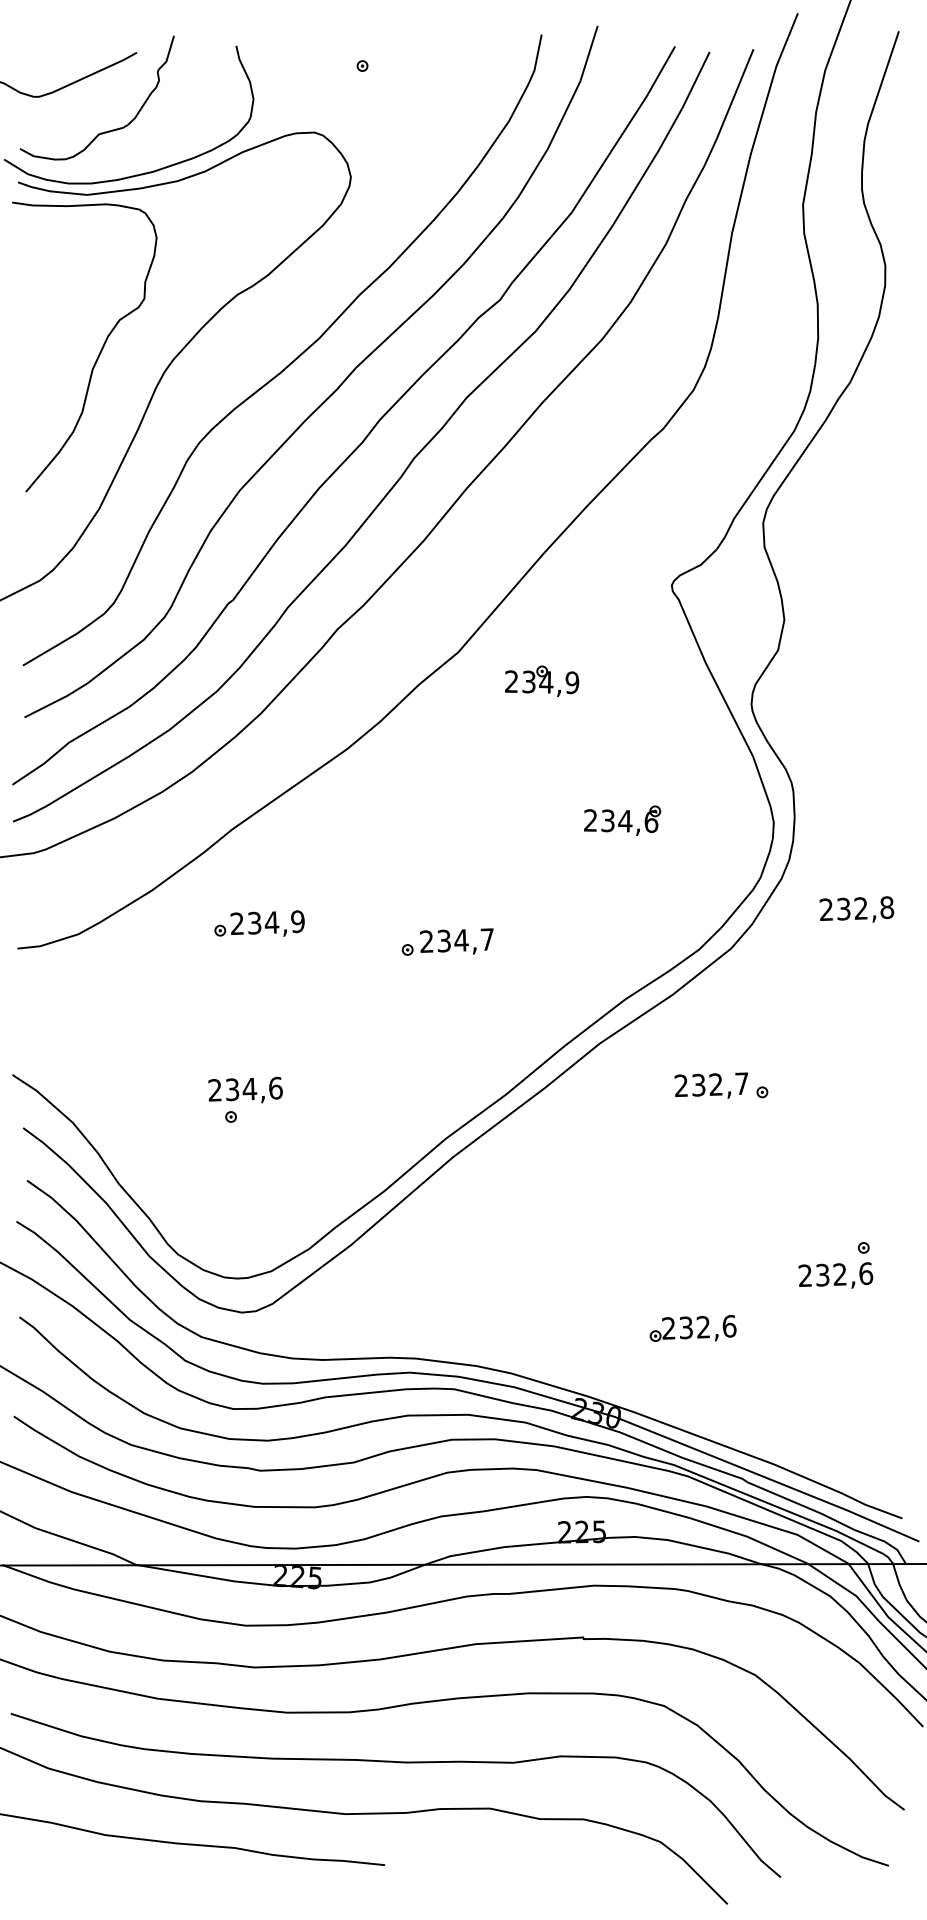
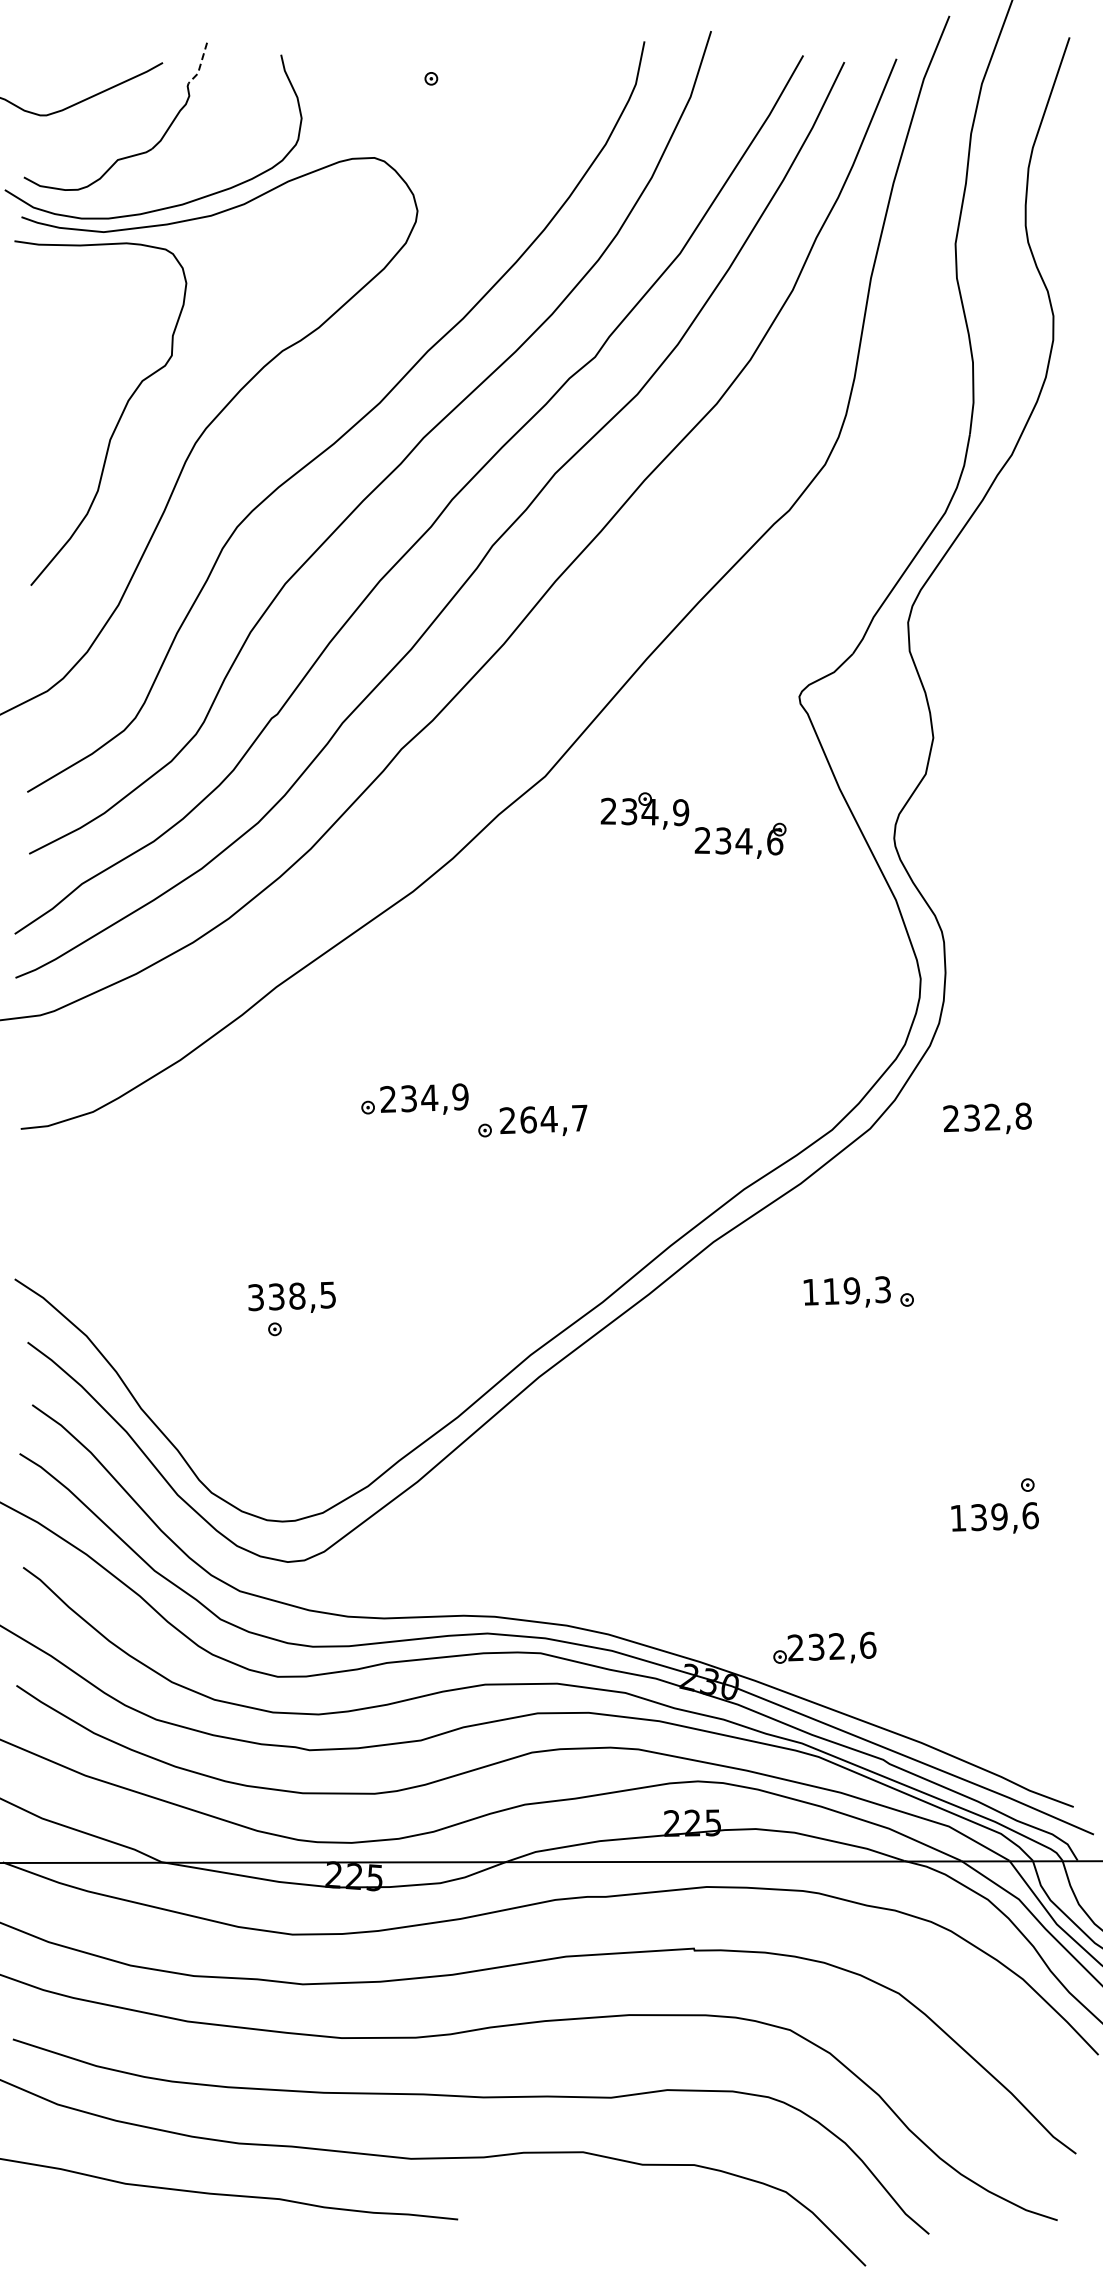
line: (168, 54) -> (200, 65), solid -> dashed
part: (622, 820) -> (740, 840), moved
text: (856, 909) -> (987, 1118), moved
part: (259, 923) -> (414, 1098), moved
text: (444, 940) -> (528, 1119), 234,7 -> 264,7
text: (711, 1084) -> (846, 1290), 232,7 -> 119,3
text: (244, 1089) -> (291, 1296), 234,6 -> 338,5
text: (822, 1275) -> (978, 1517), 232,6 -> 139,6
part: (692, 1328) -> (824, 1647), moved

